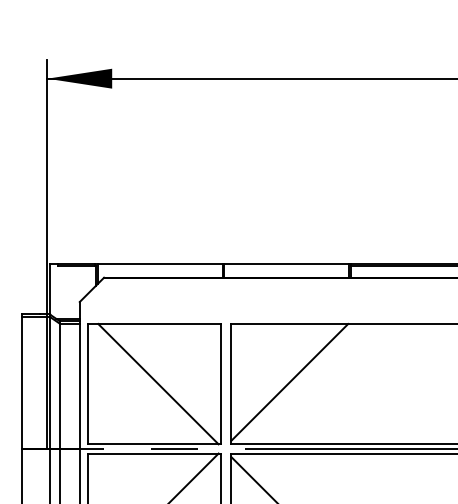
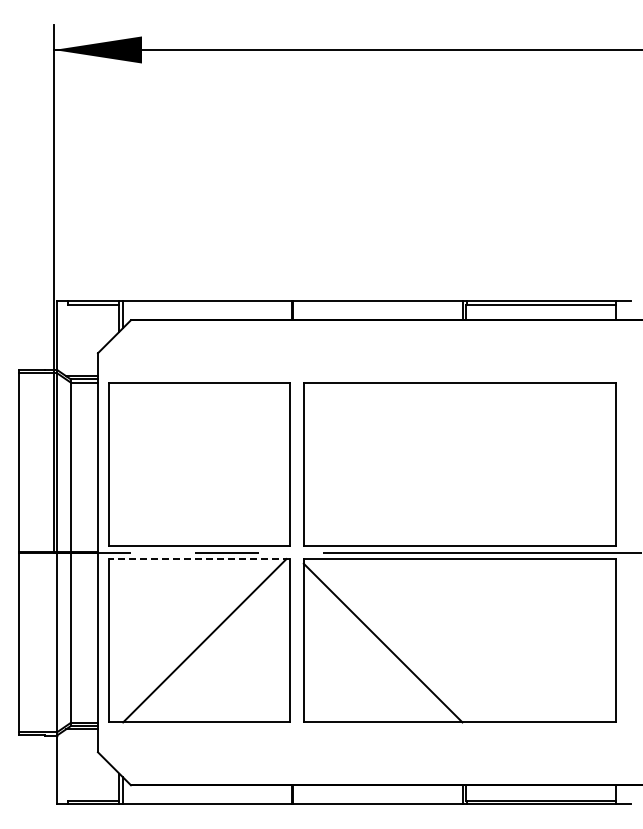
line: (289, 382) -> (382, 462), removed
line: (158, 383) -> (204, 464), removed
line: (153, 453) -> (198, 559), solid -> dashed

